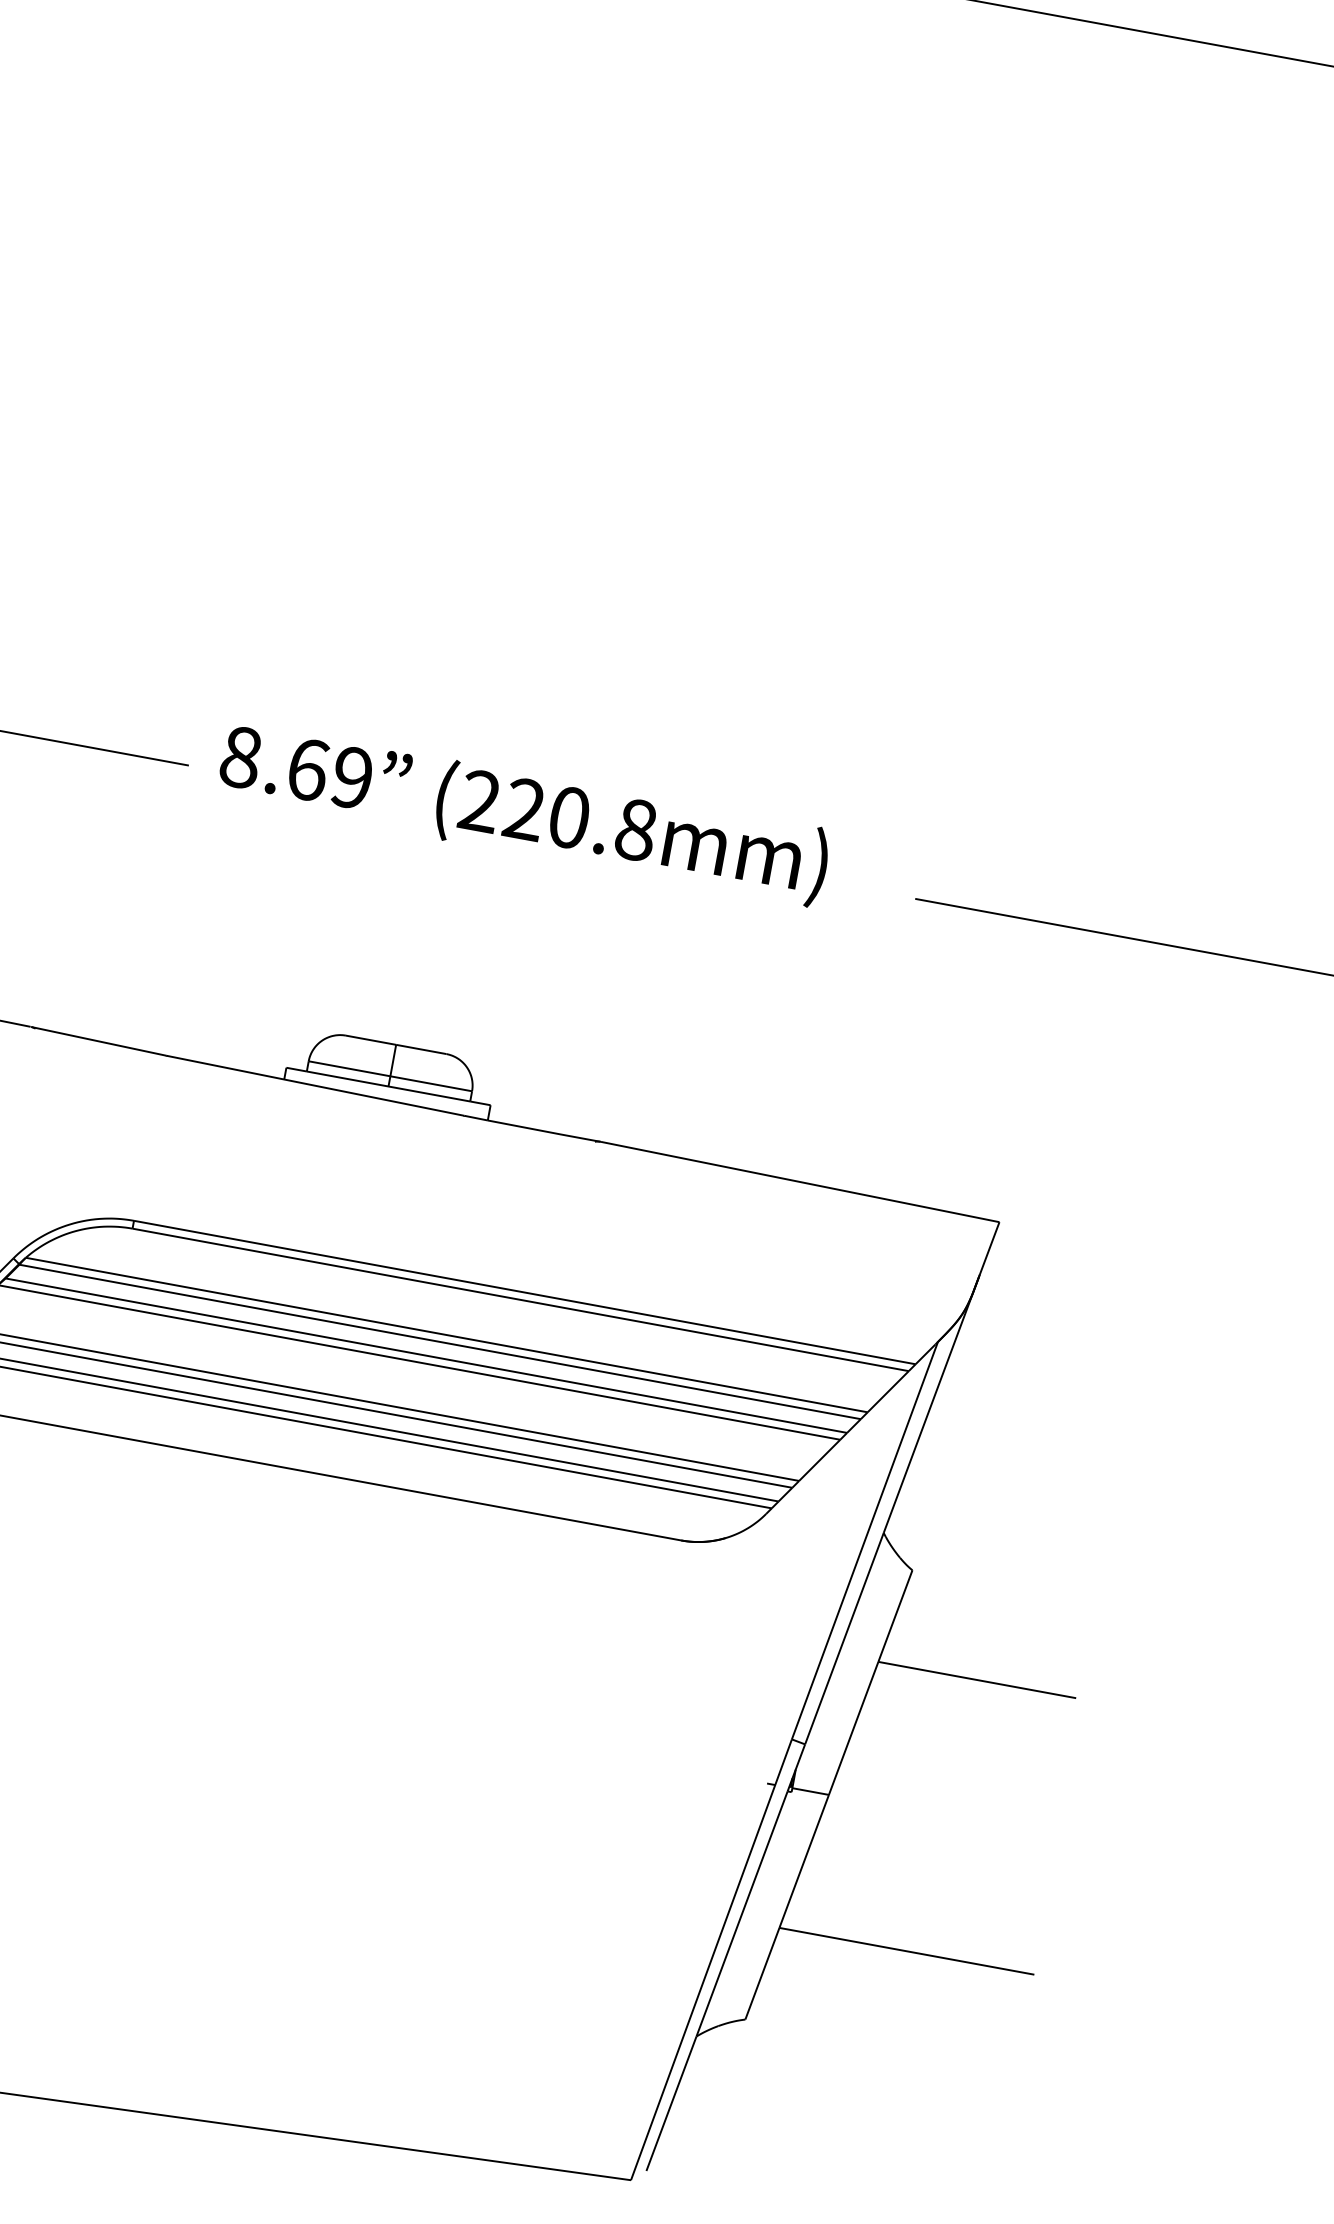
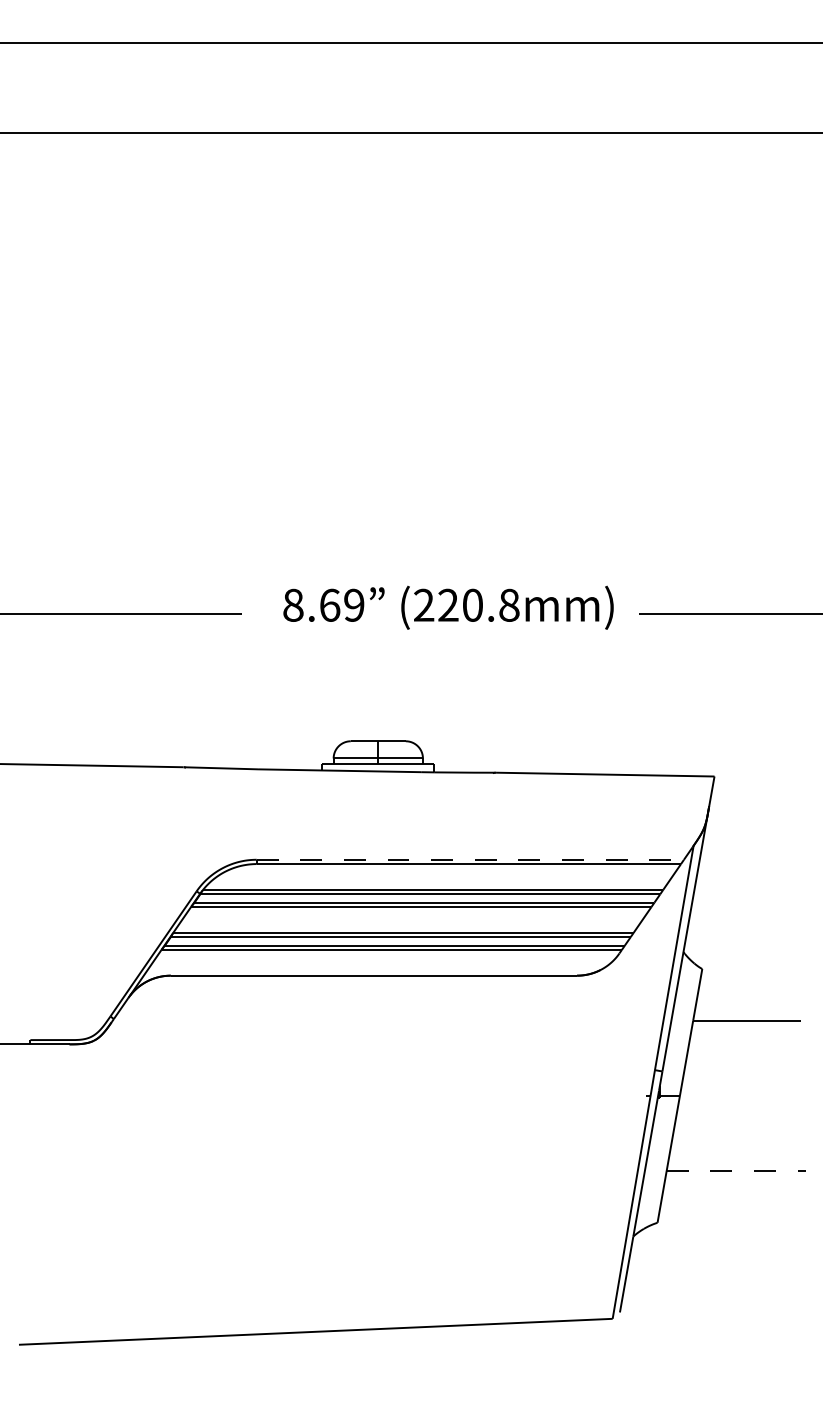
text: (524, 813) -> (448, 607), moved
line: (525, 1292) -> (470, 859), solid -> dashed
line: (907, 1952) -> (736, 1171), solid -> dashed

